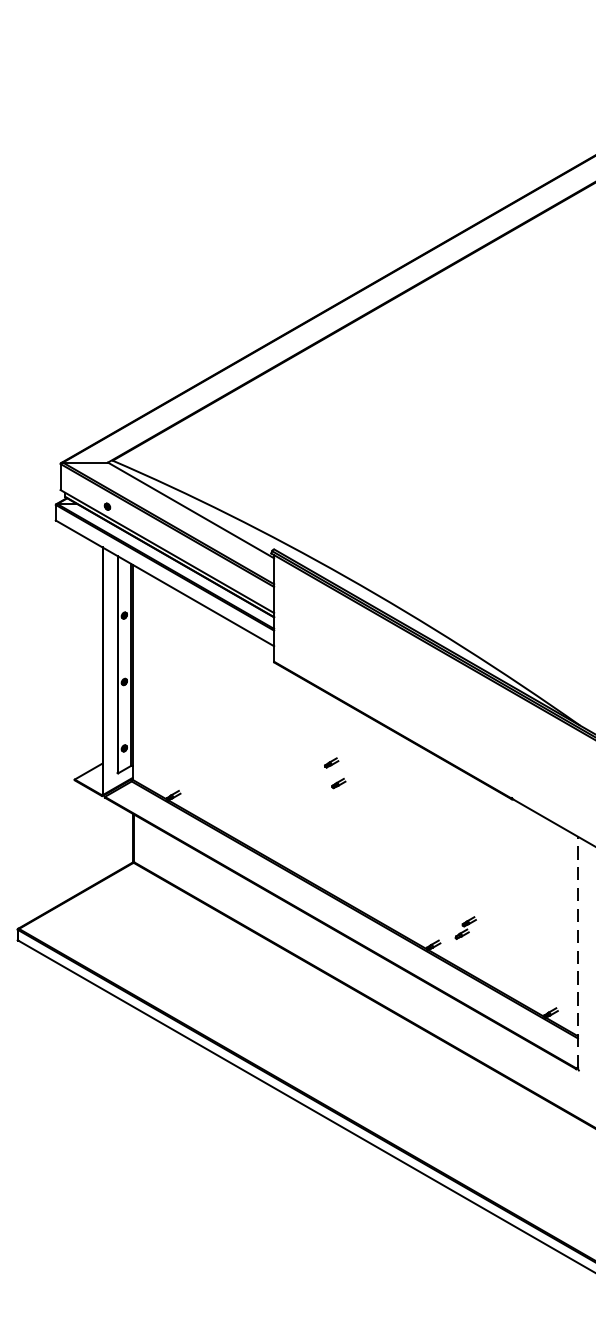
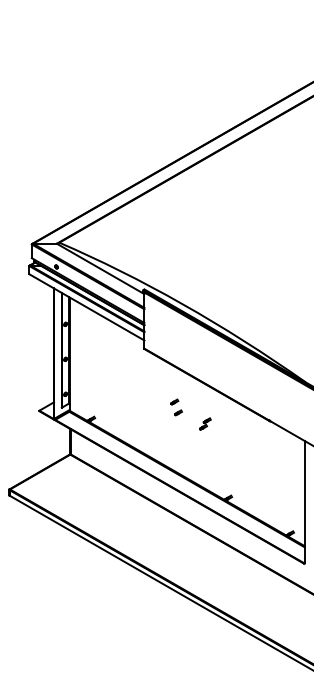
part: (465, 927) -> (205, 423), moved
line: (577, 951) -> (304, 501), dashed -> solid

